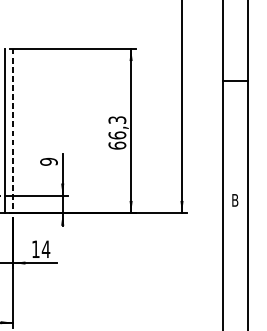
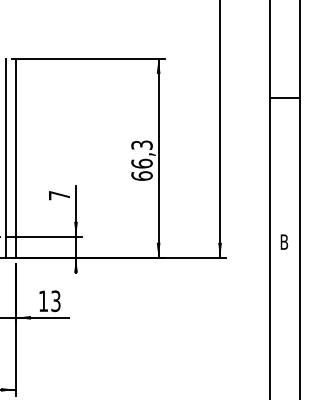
line: (13, 131) -> (16, 158), dashed -> solid
text: (49, 161) -> (59, 195), 9 -> 7
text: (45, 249) -> (55, 301), 14 -> 13

